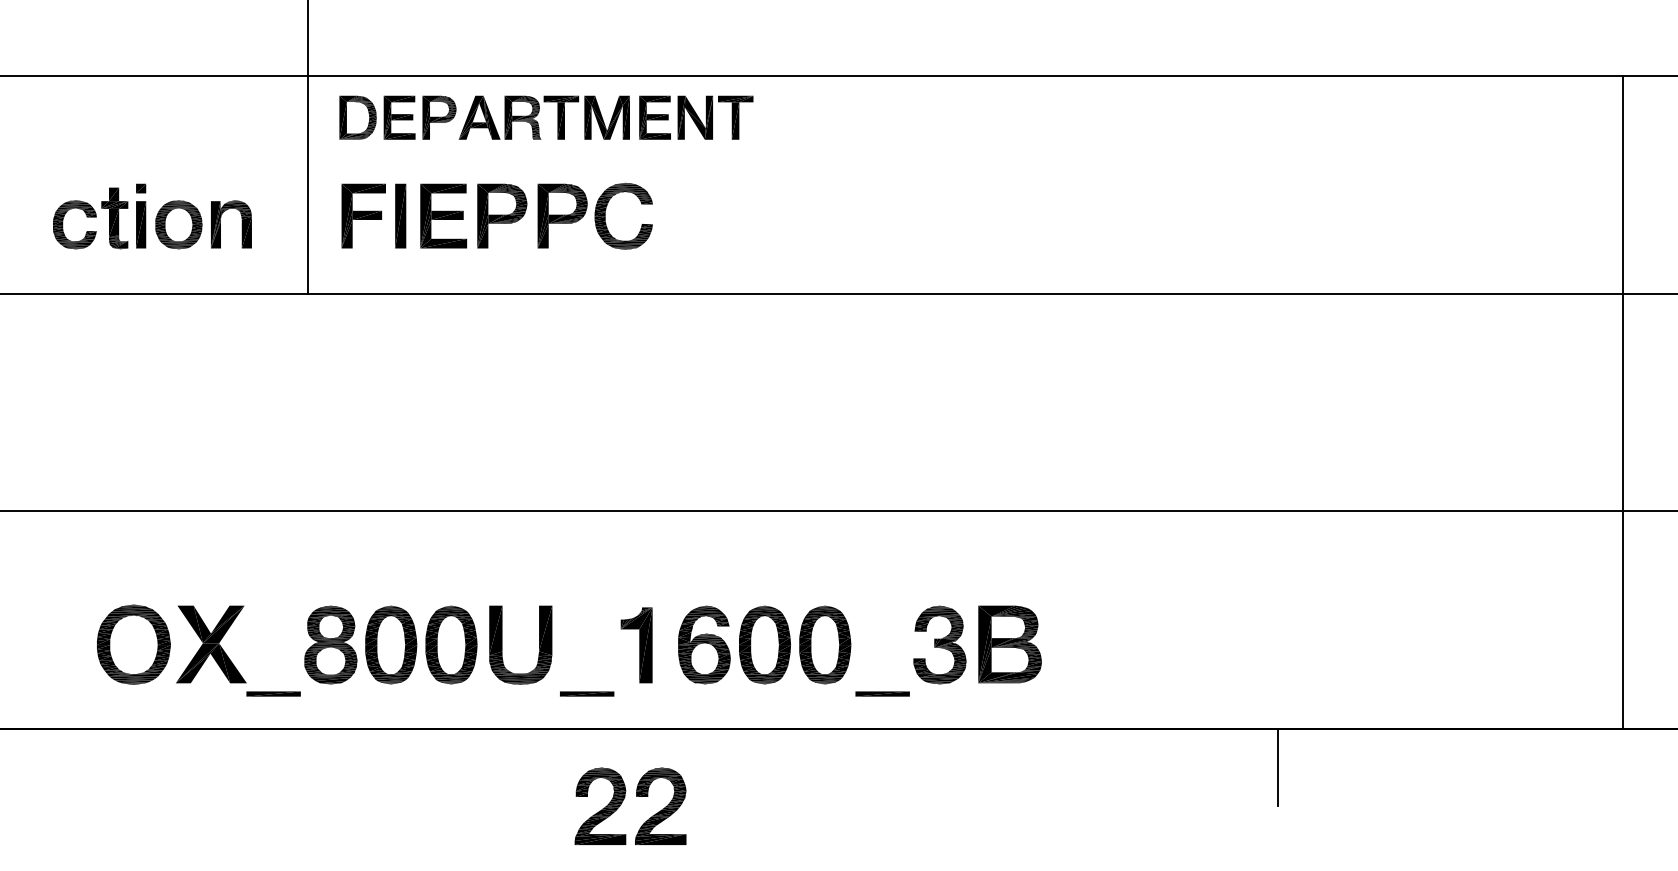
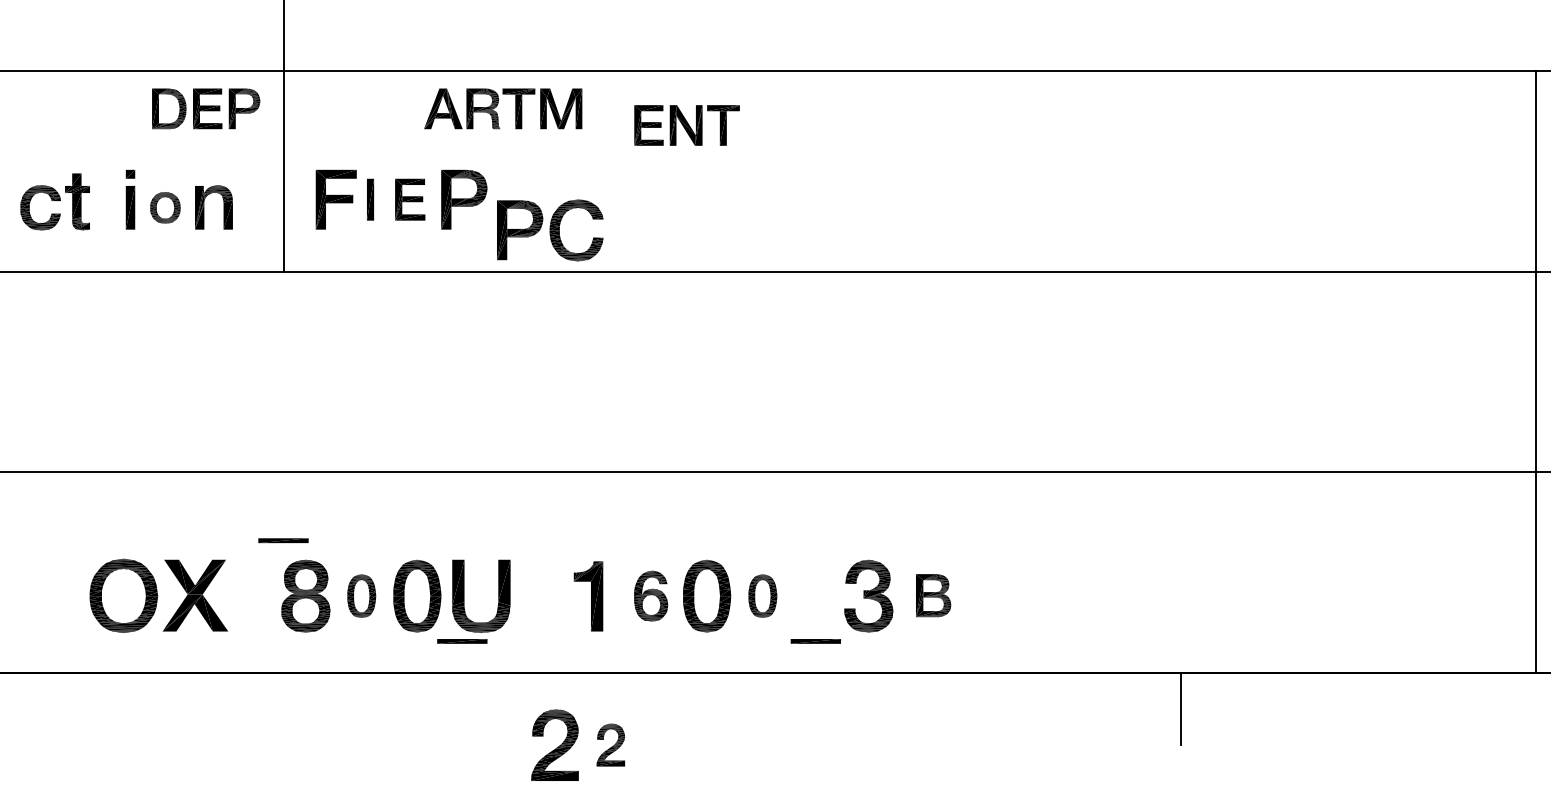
part: (397, 117) -> (205, 108), moved
part: (696, 117) -> (687, 125), moved
part: (400, 215) -> (370, 199), size x0.7
part: (443, 215) -> (409, 199), size x0.7
part: (594, 215) -> (549, 229), moved
part: (90, 218) -> (55, 201), moved
part: (178, 224) -> (165, 207), size x0.7
line: (1623, 402) -> (1536, 372), moved
part: (391, 644) -> (361, 595), size x0.6
part: (704, 644) -> (651, 595), size x0.7
part: (825, 644) -> (763, 595), size x0.6
part: (1009, 644) -> (933, 595), size x0.6
part: (273, 693) -> (283, 540), moved
part: (587, 693) -> (462, 640), moved
part: (660, 805) -> (610, 744), size x0.6

